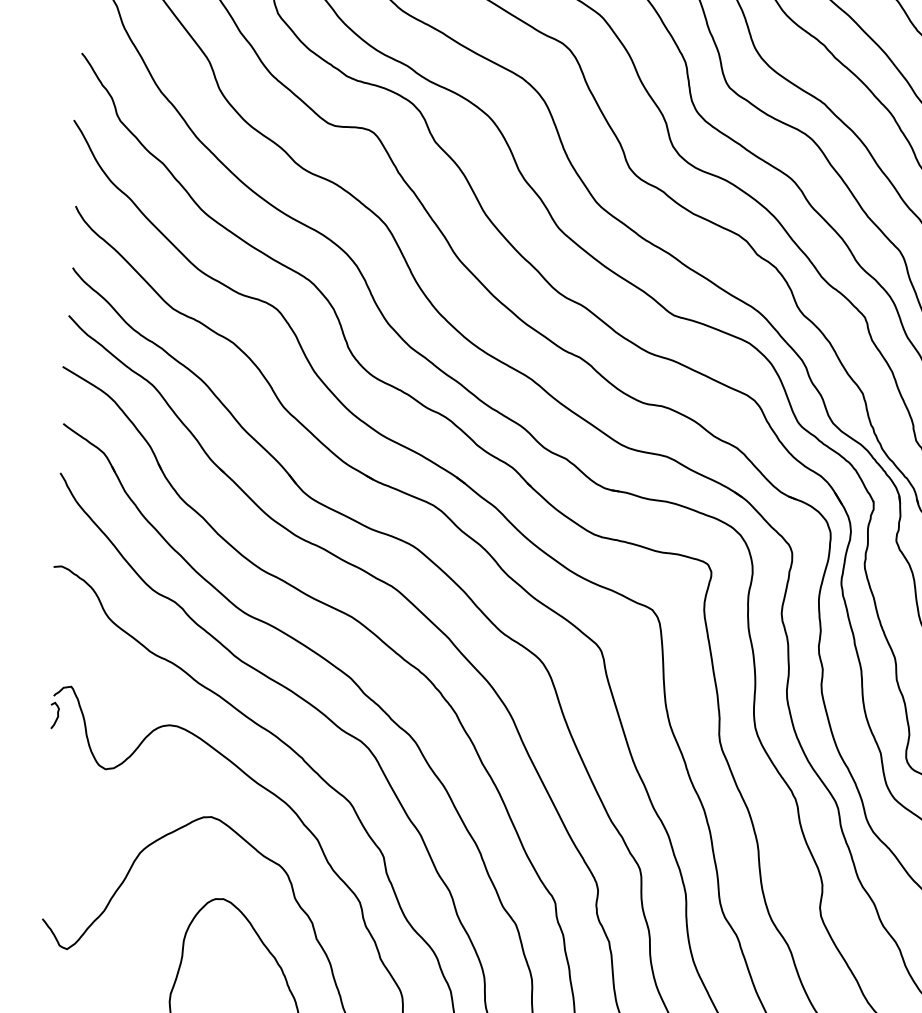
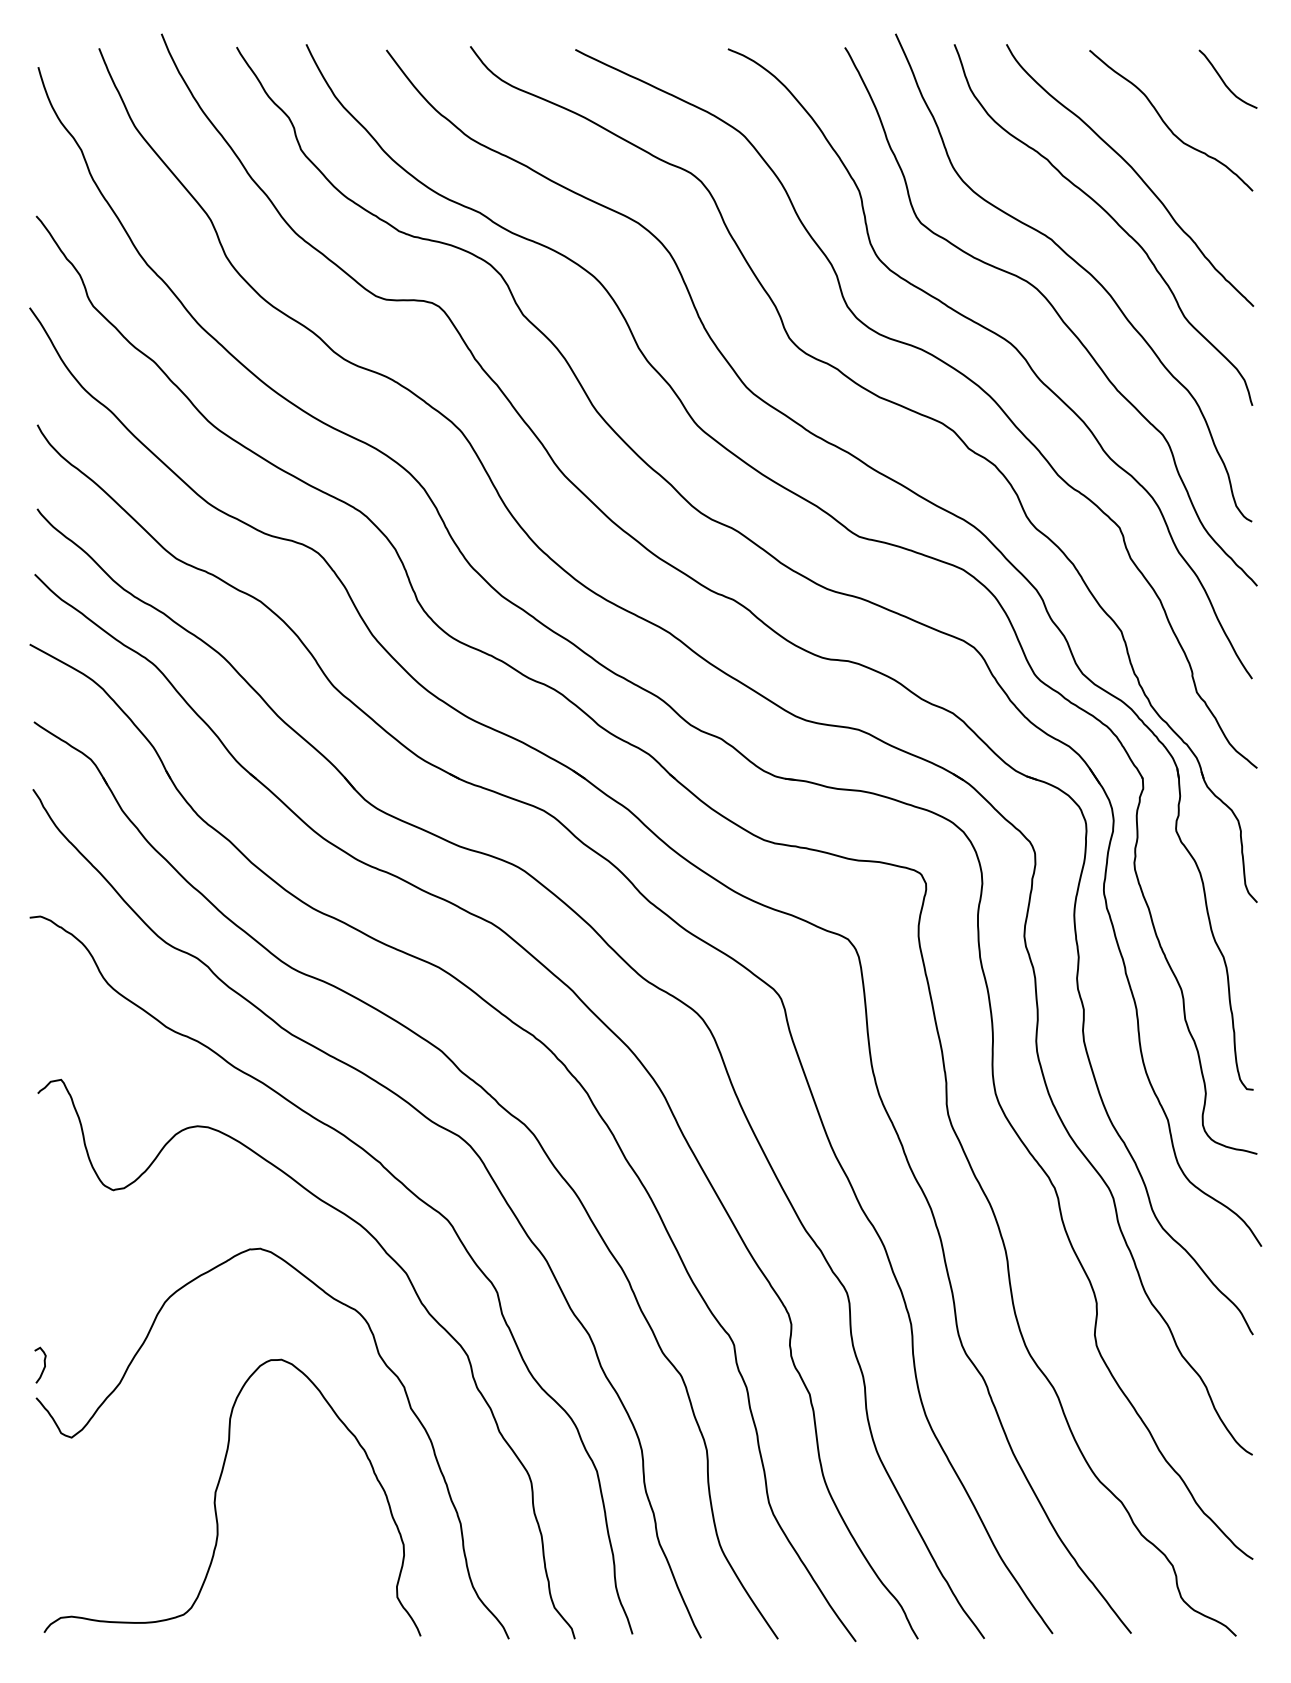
curve: (57, 715) -> (44, 1364), moved

